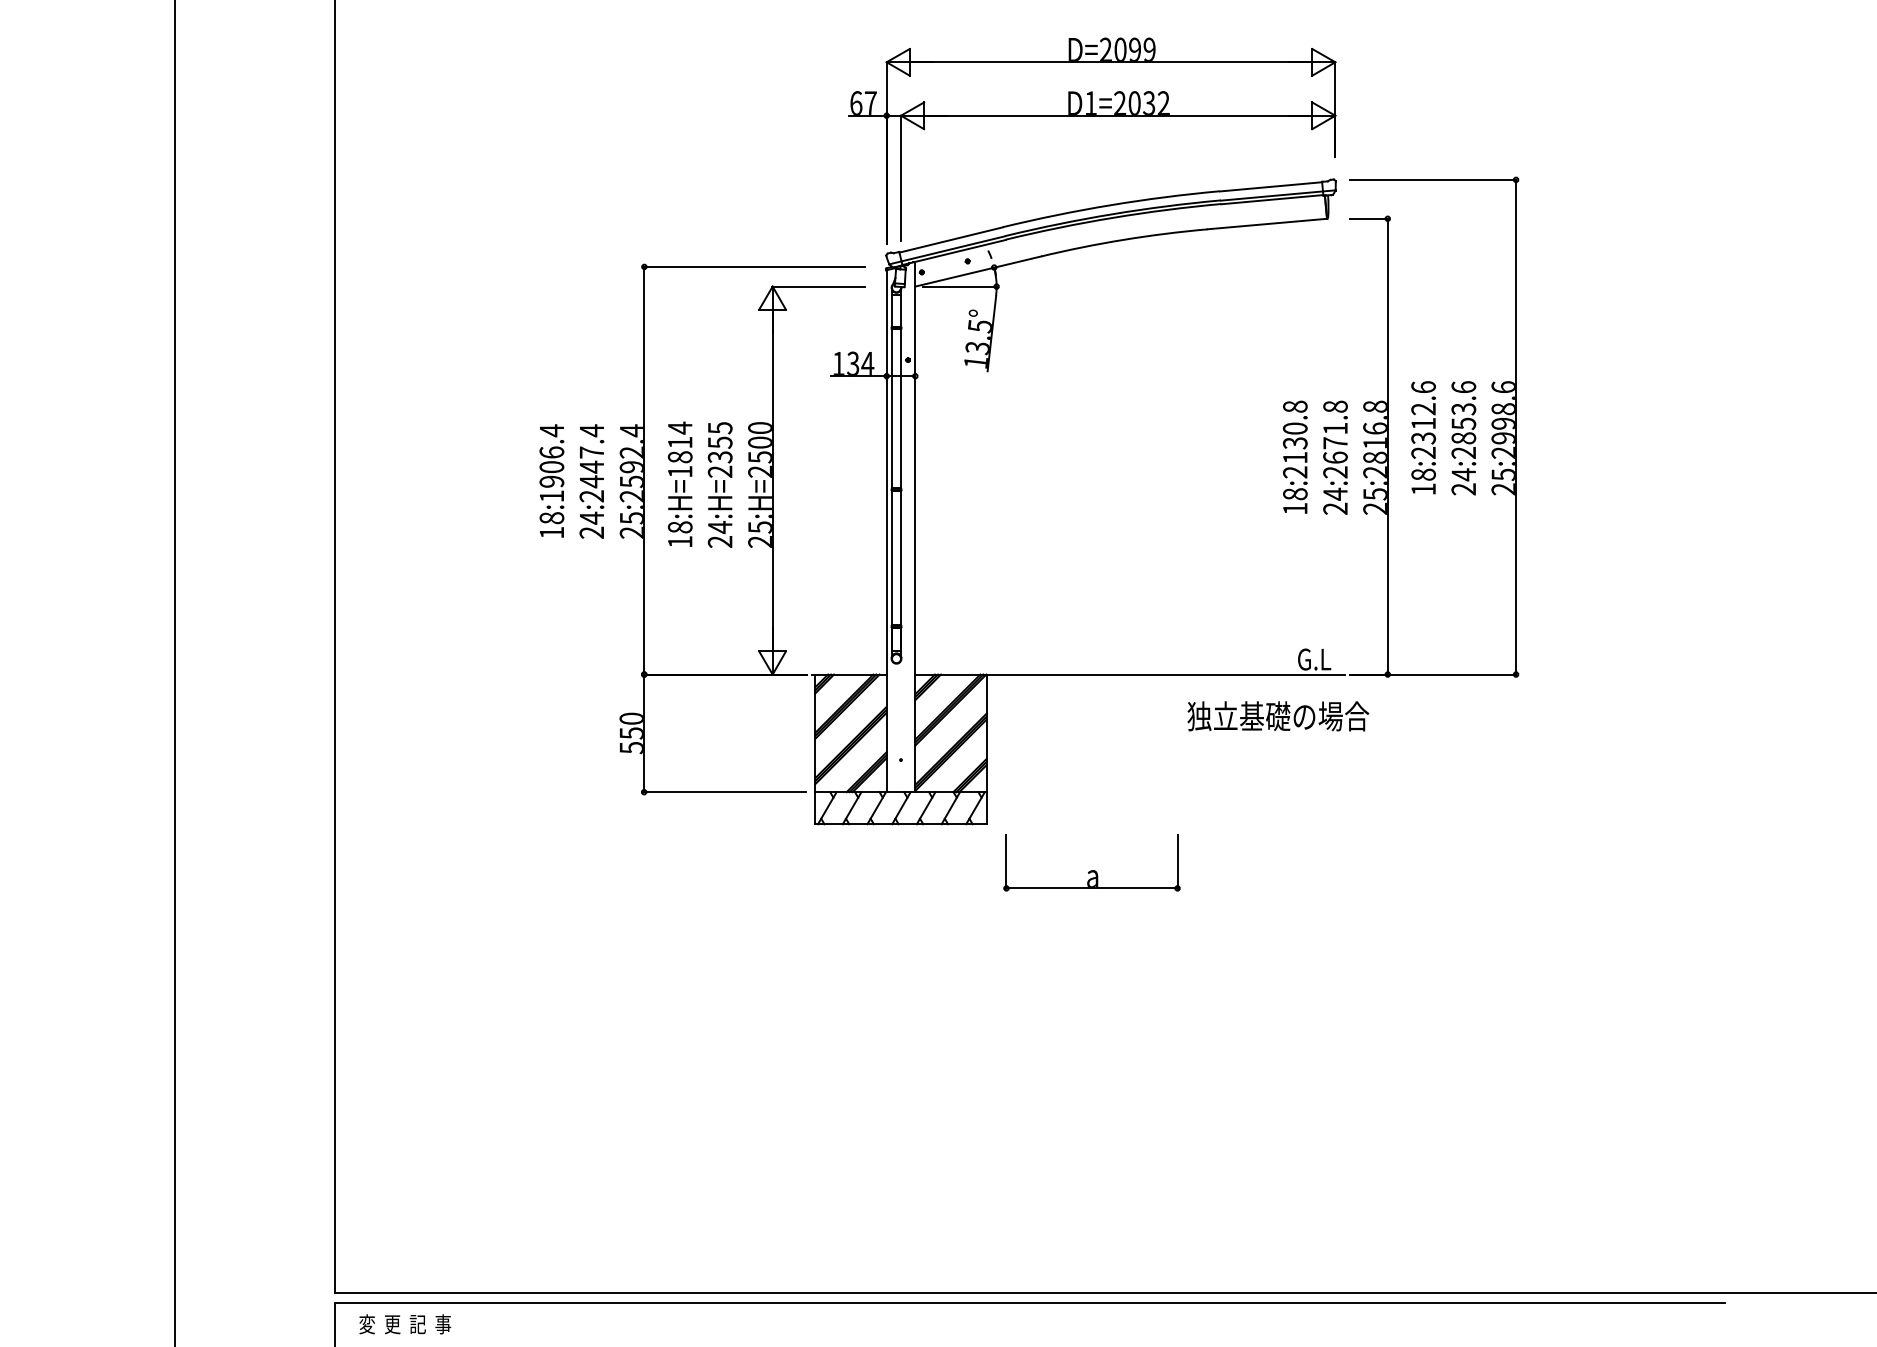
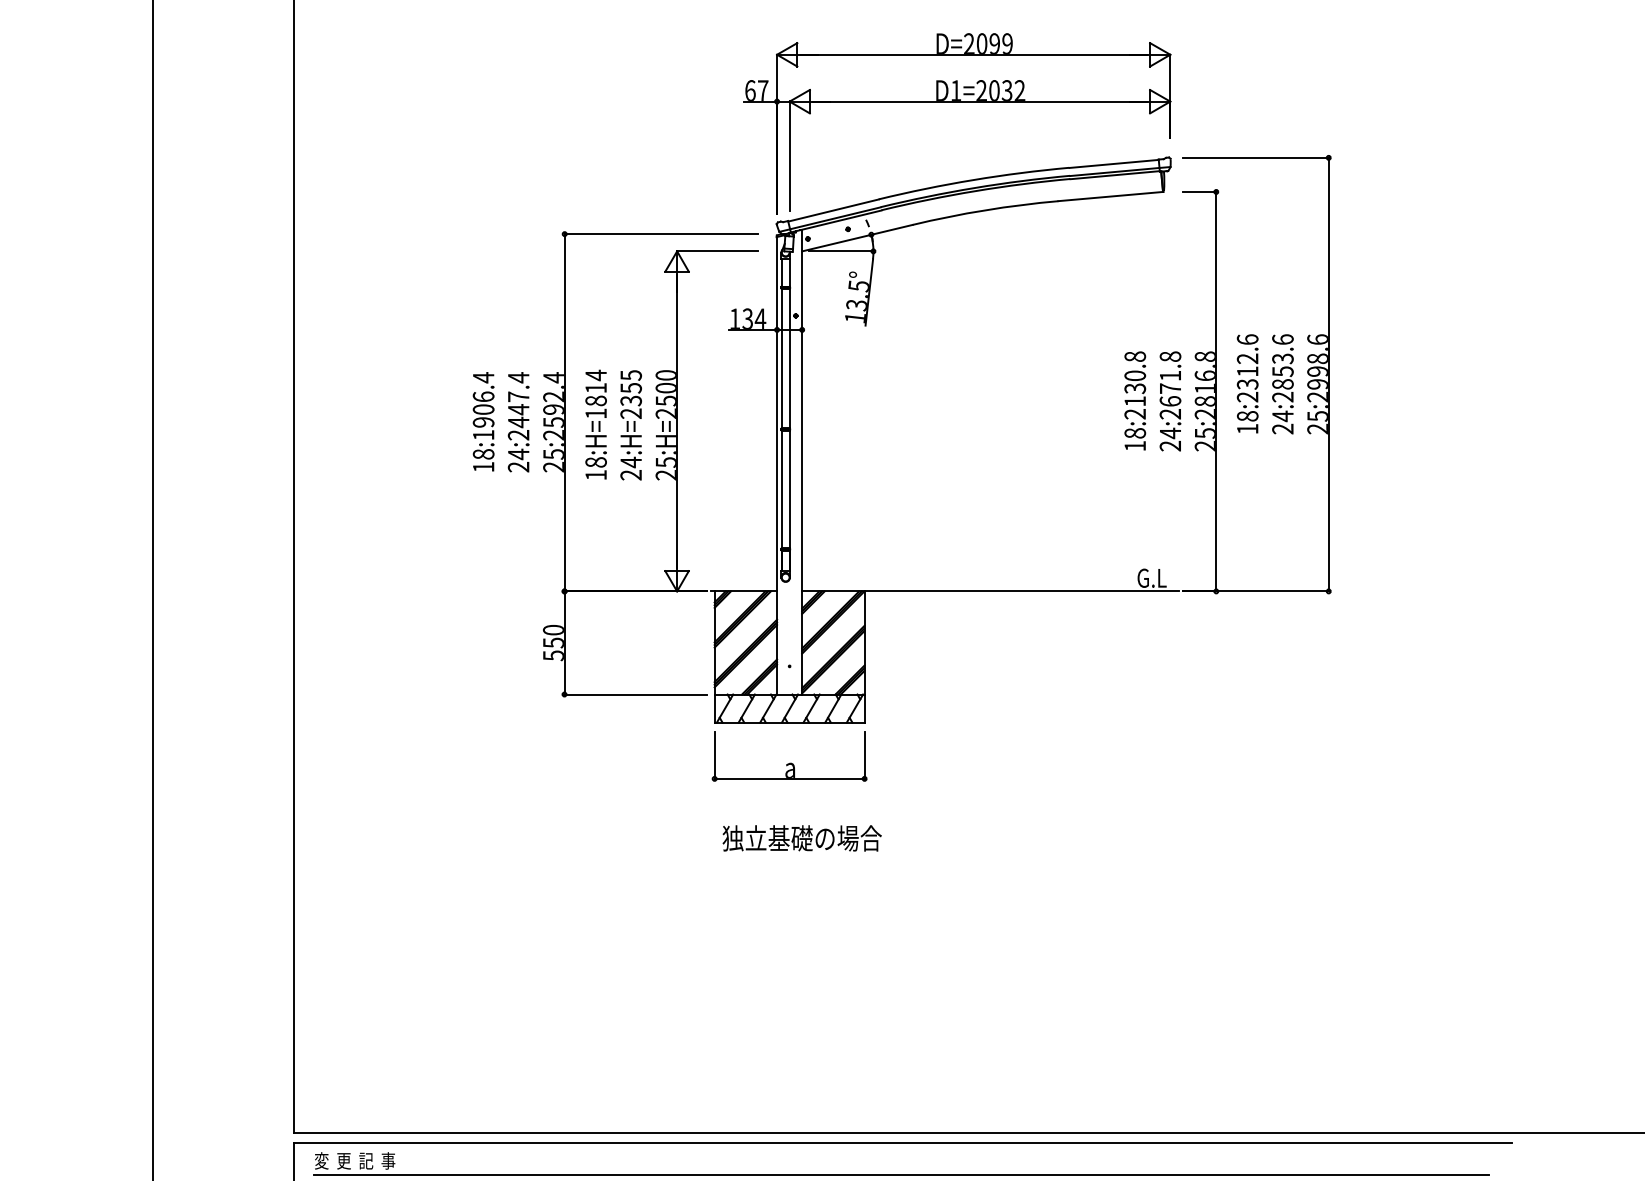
text: (1278, 716) -> (802, 838), moved
part: (1091, 870) -> (789, 763), moved
line: (1027, 1340) -> (900, 1175), added

